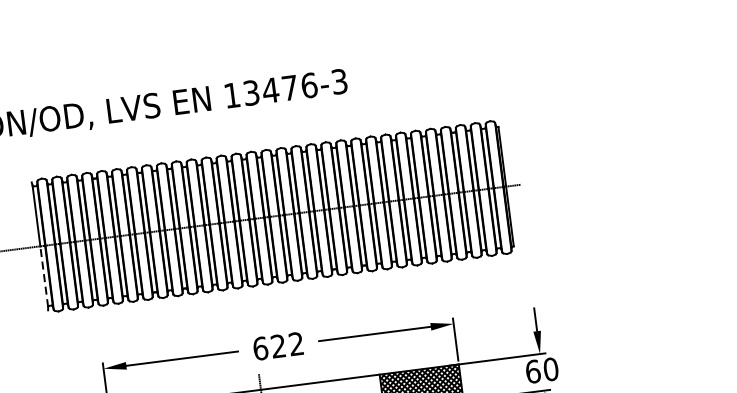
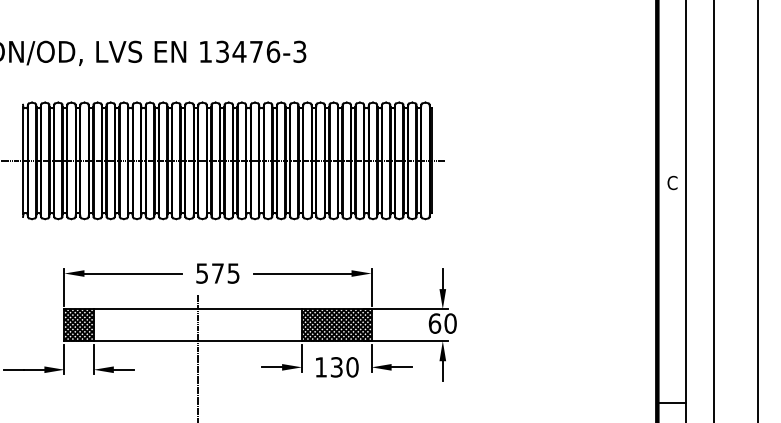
line: (44, 276) -> (23, 187), dashed -> solid
text: (278, 346) -> (217, 273), 622 -> 575

